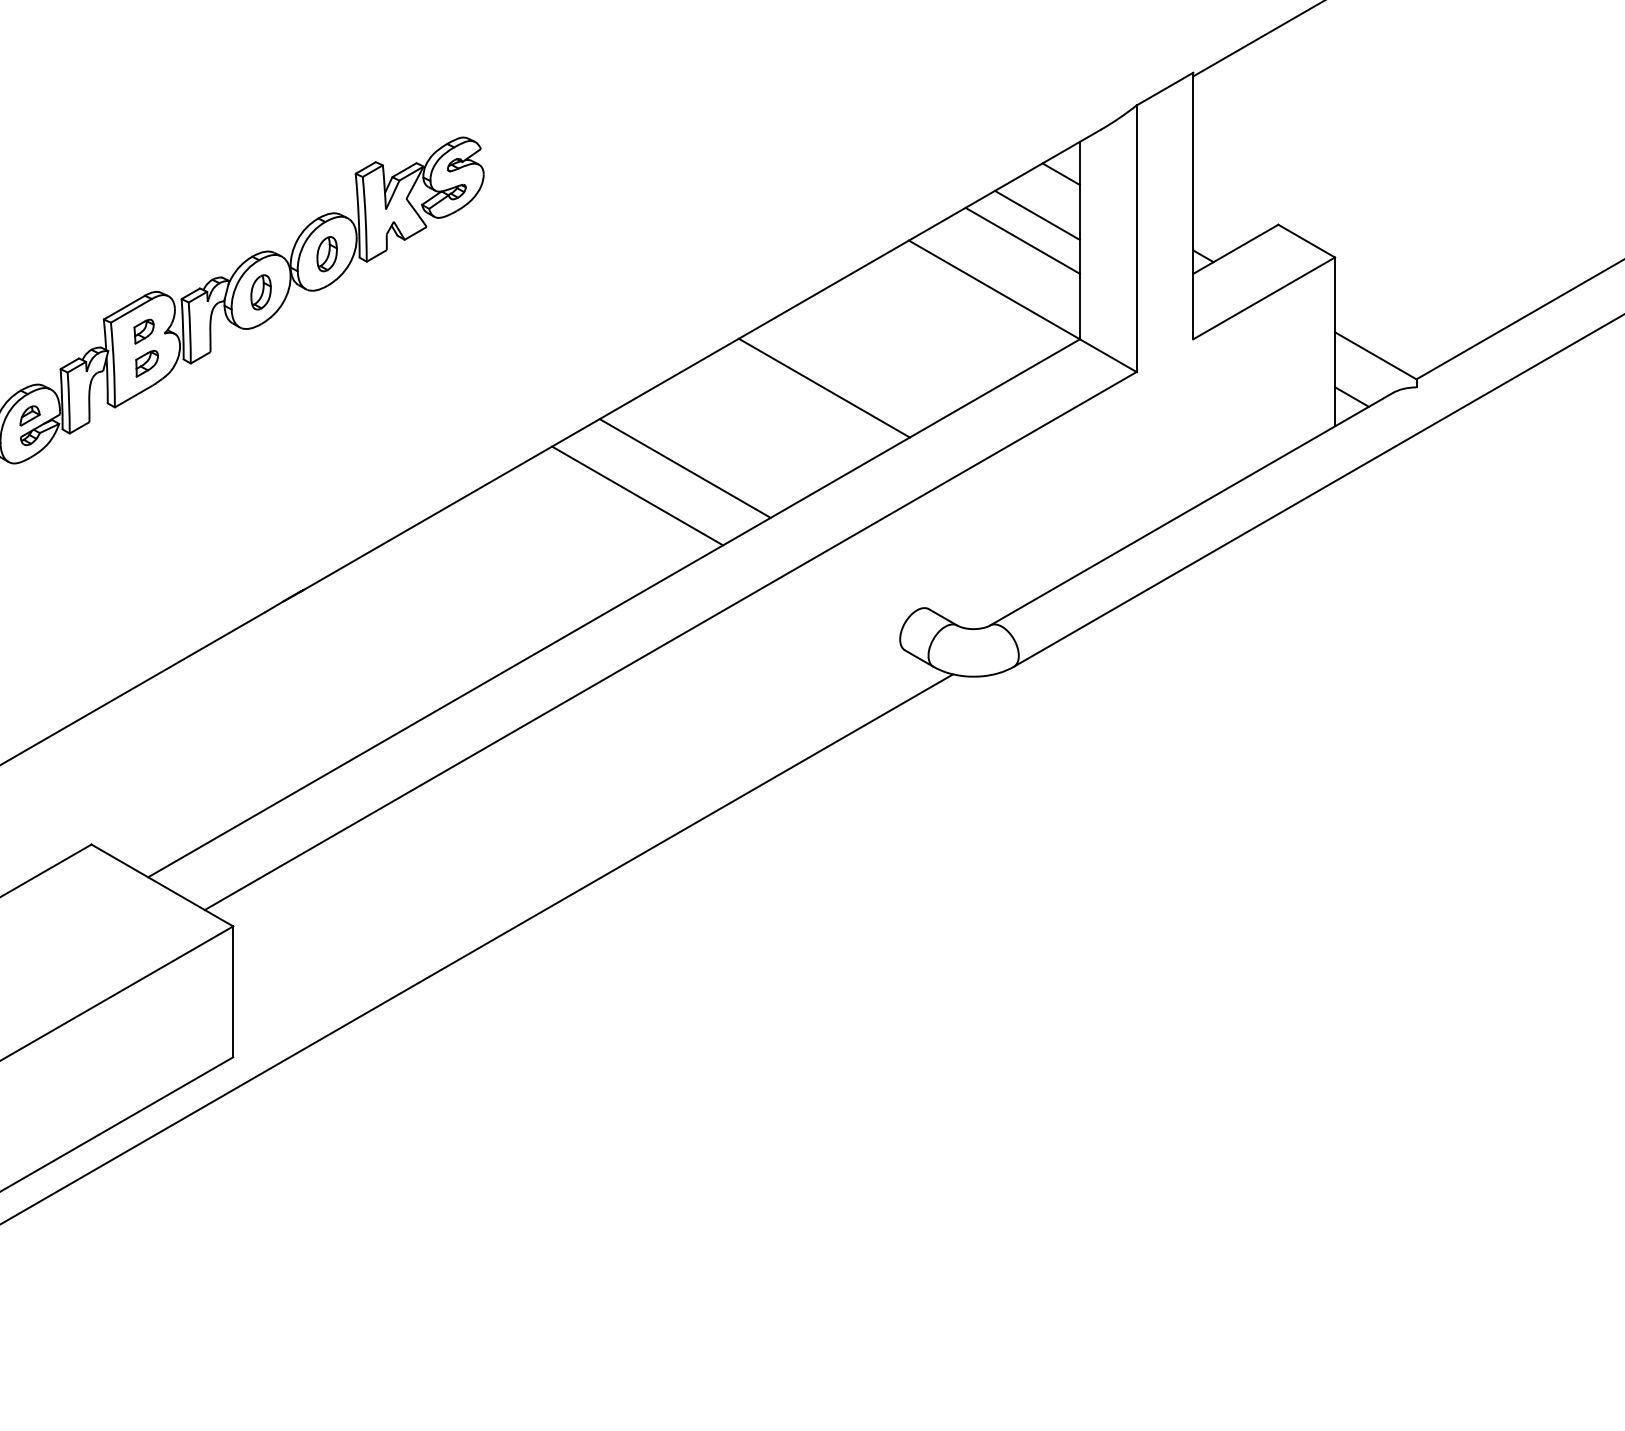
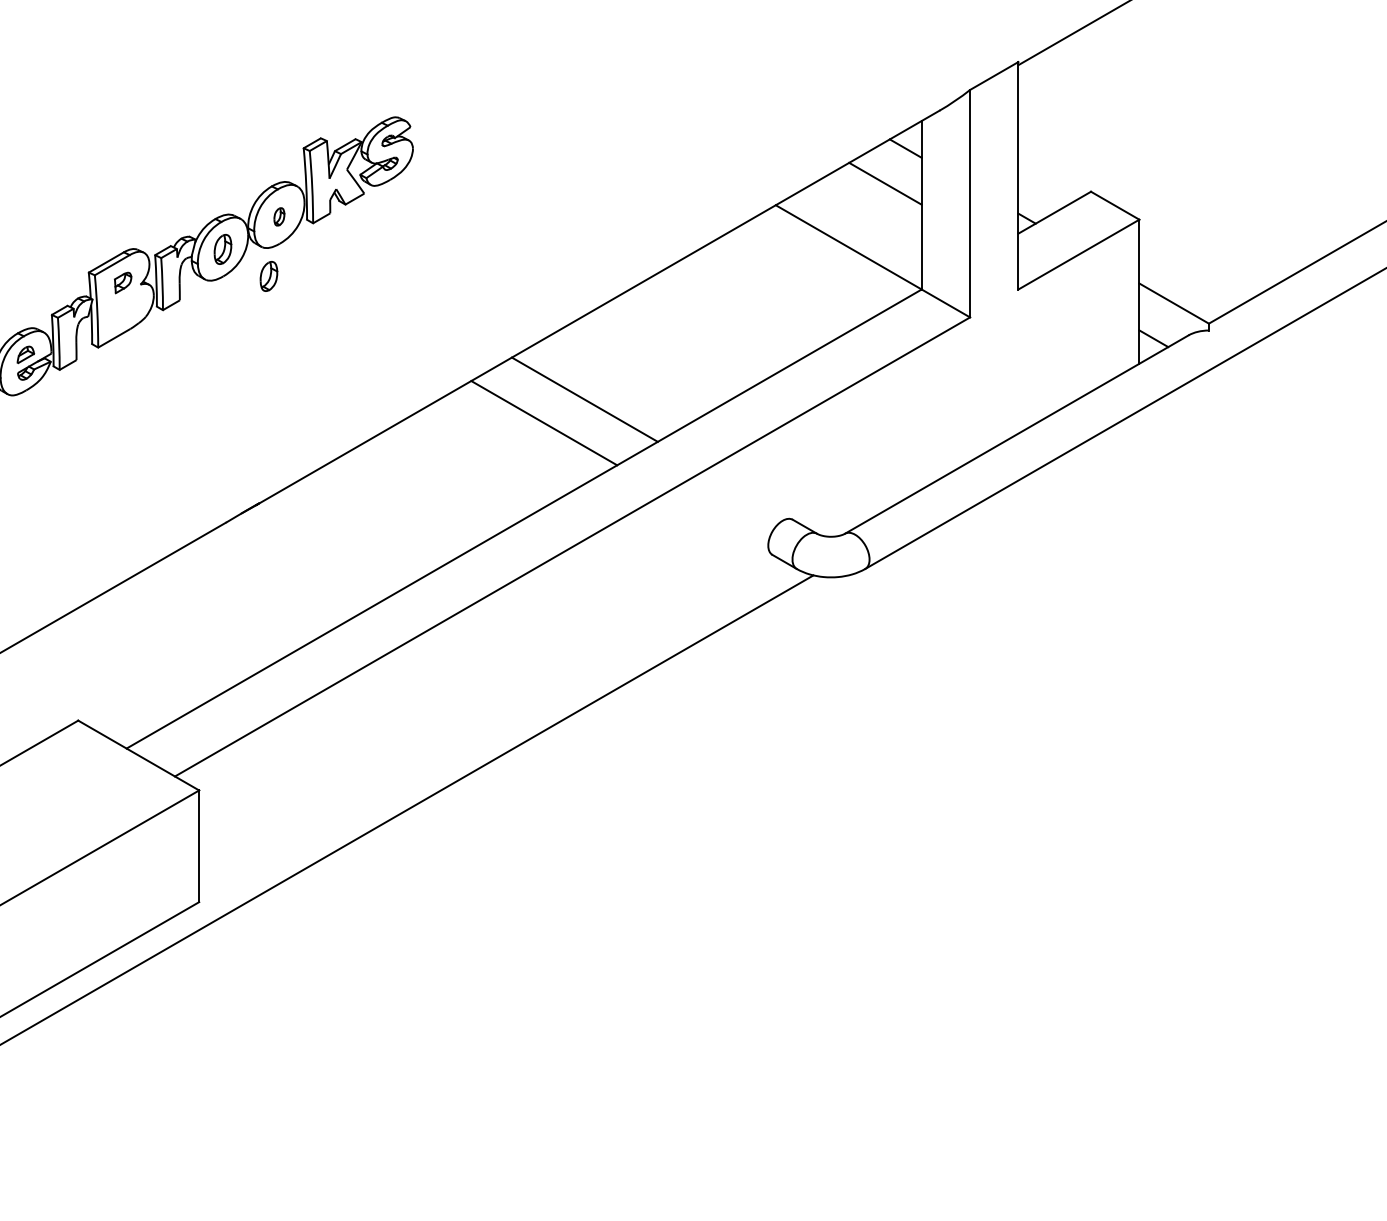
line: (1022, 240) -> (872, 205), removed
part: (327, 253) -> (279, 216), size x0.6
part: (314, 324) -> (268, 276), added
part: (146, 363) -> (125, 310), removed
line: (824, 388) -> (703, 331), removed

